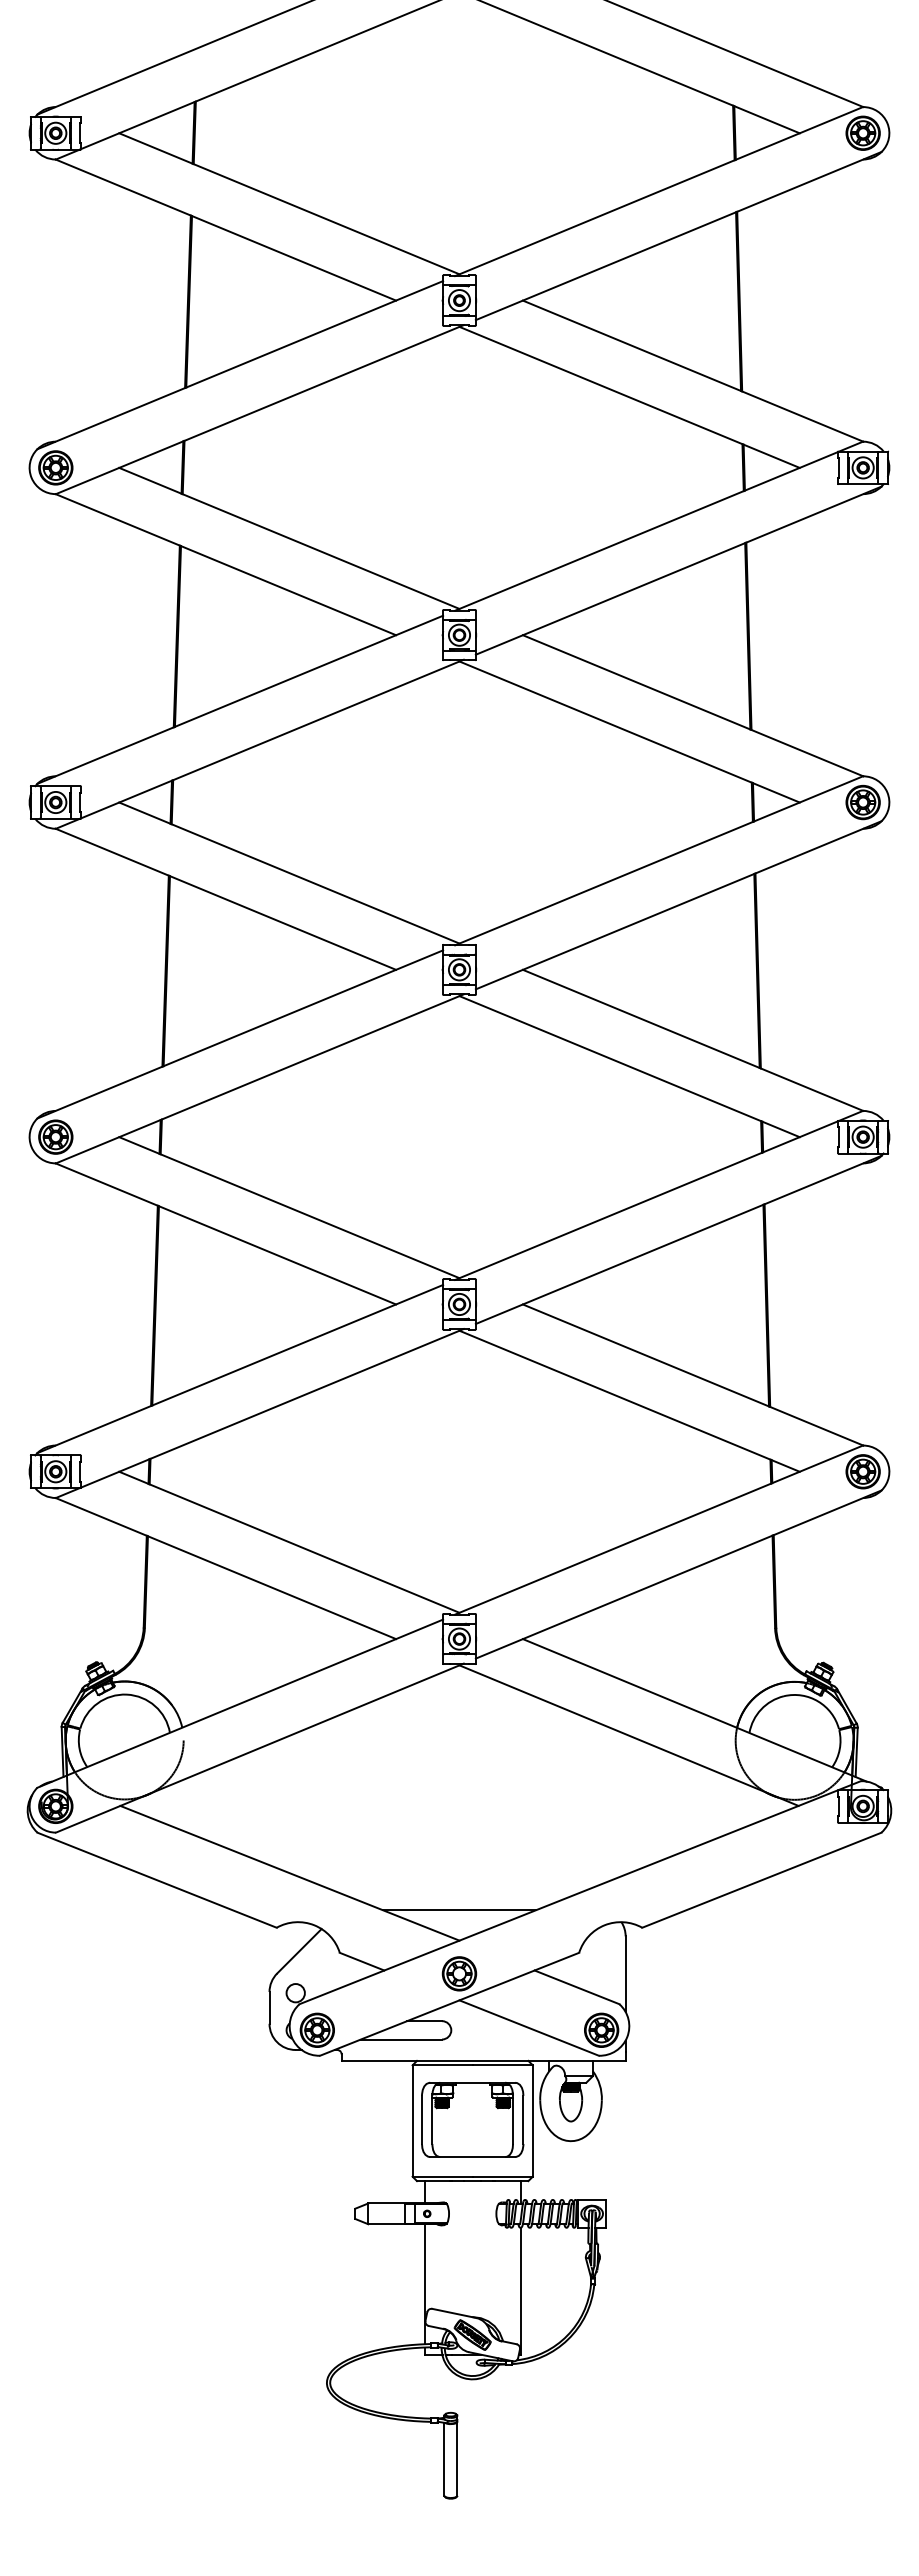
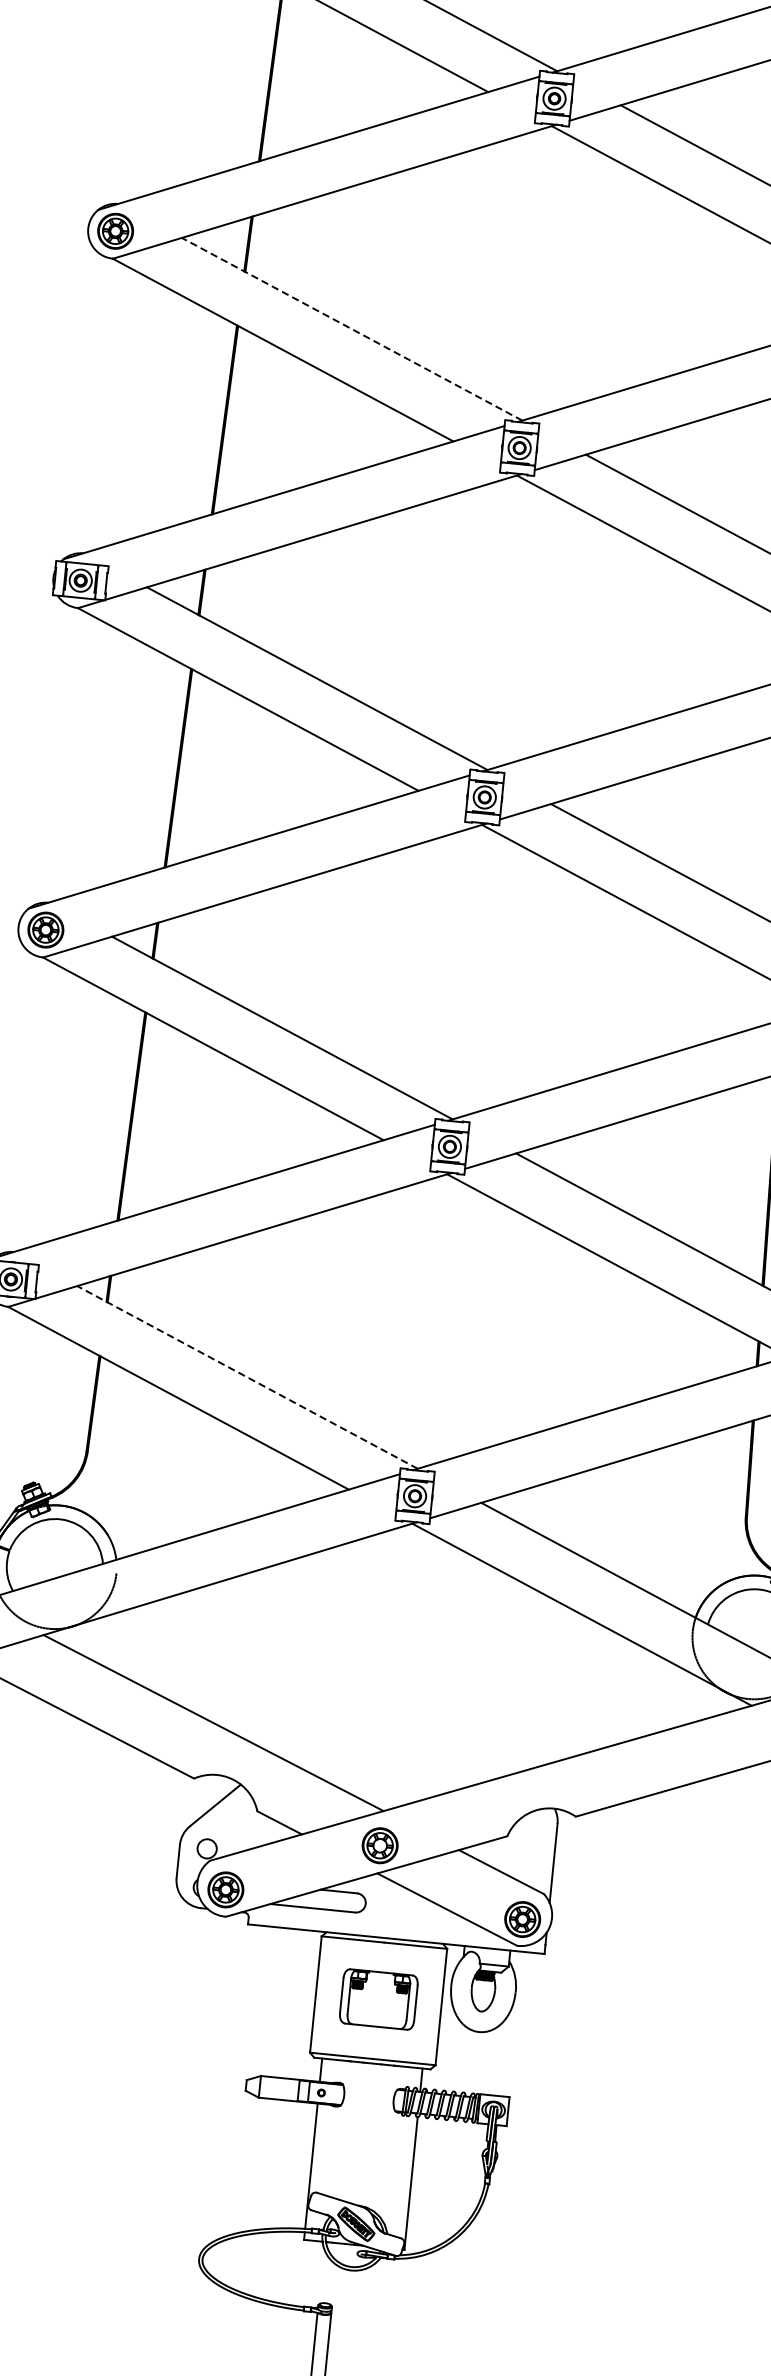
line: (288, 538) -> (351, 329), solid -> dashed
line: (288, 1542) -> (246, 1377), solid -> dashed
line: (459, 1910) -> (386, 1779), removed
part: (472, 2119) -> (378, 1999), size x0.7

